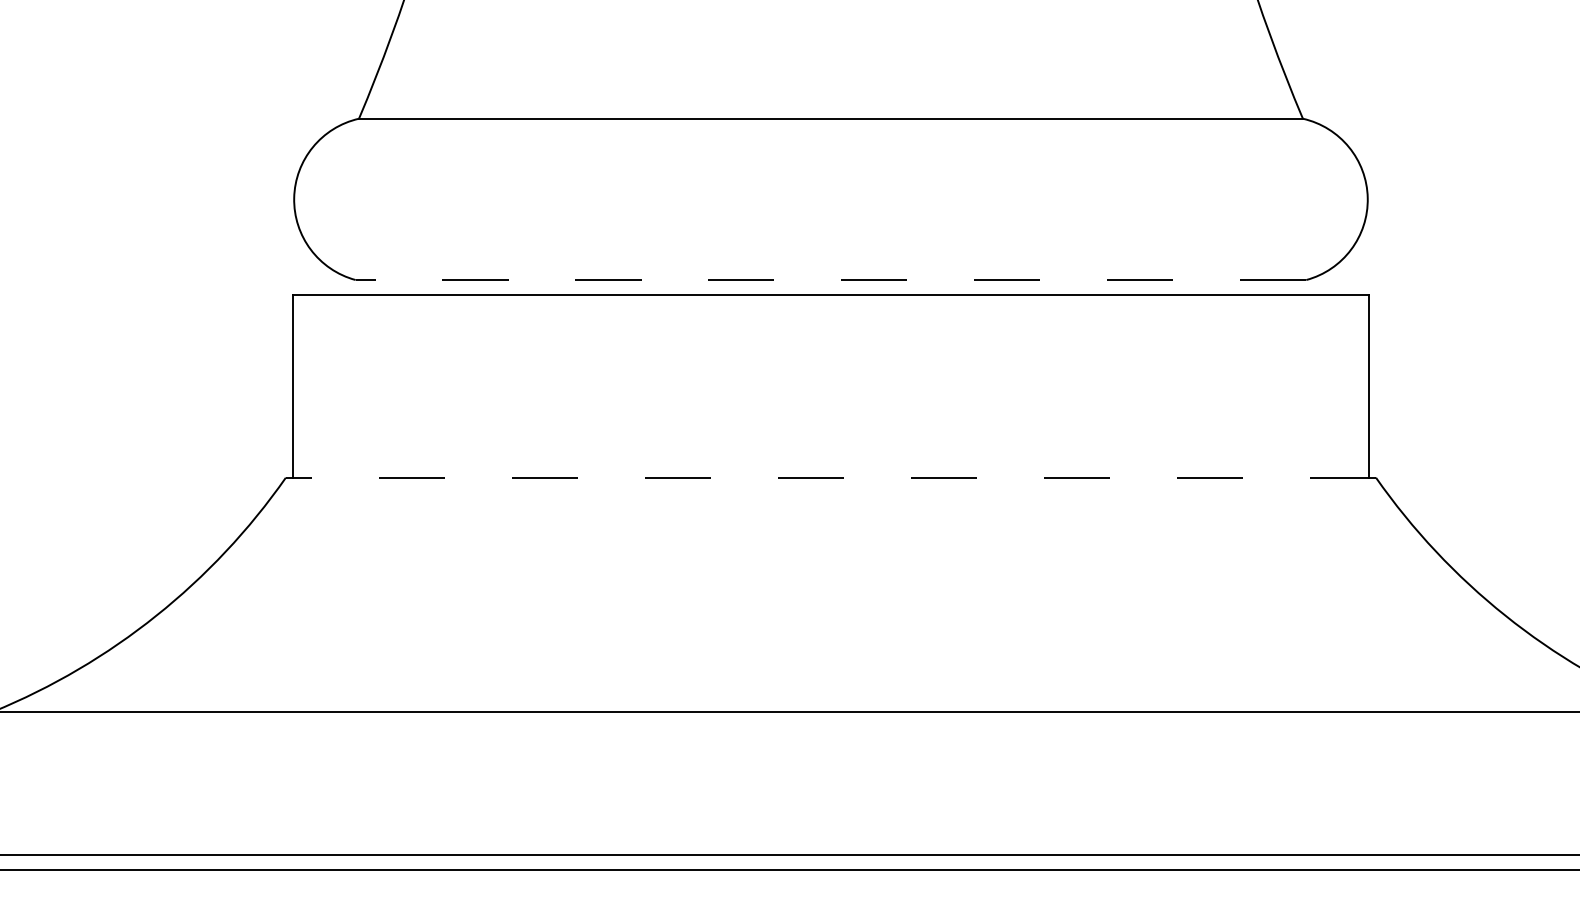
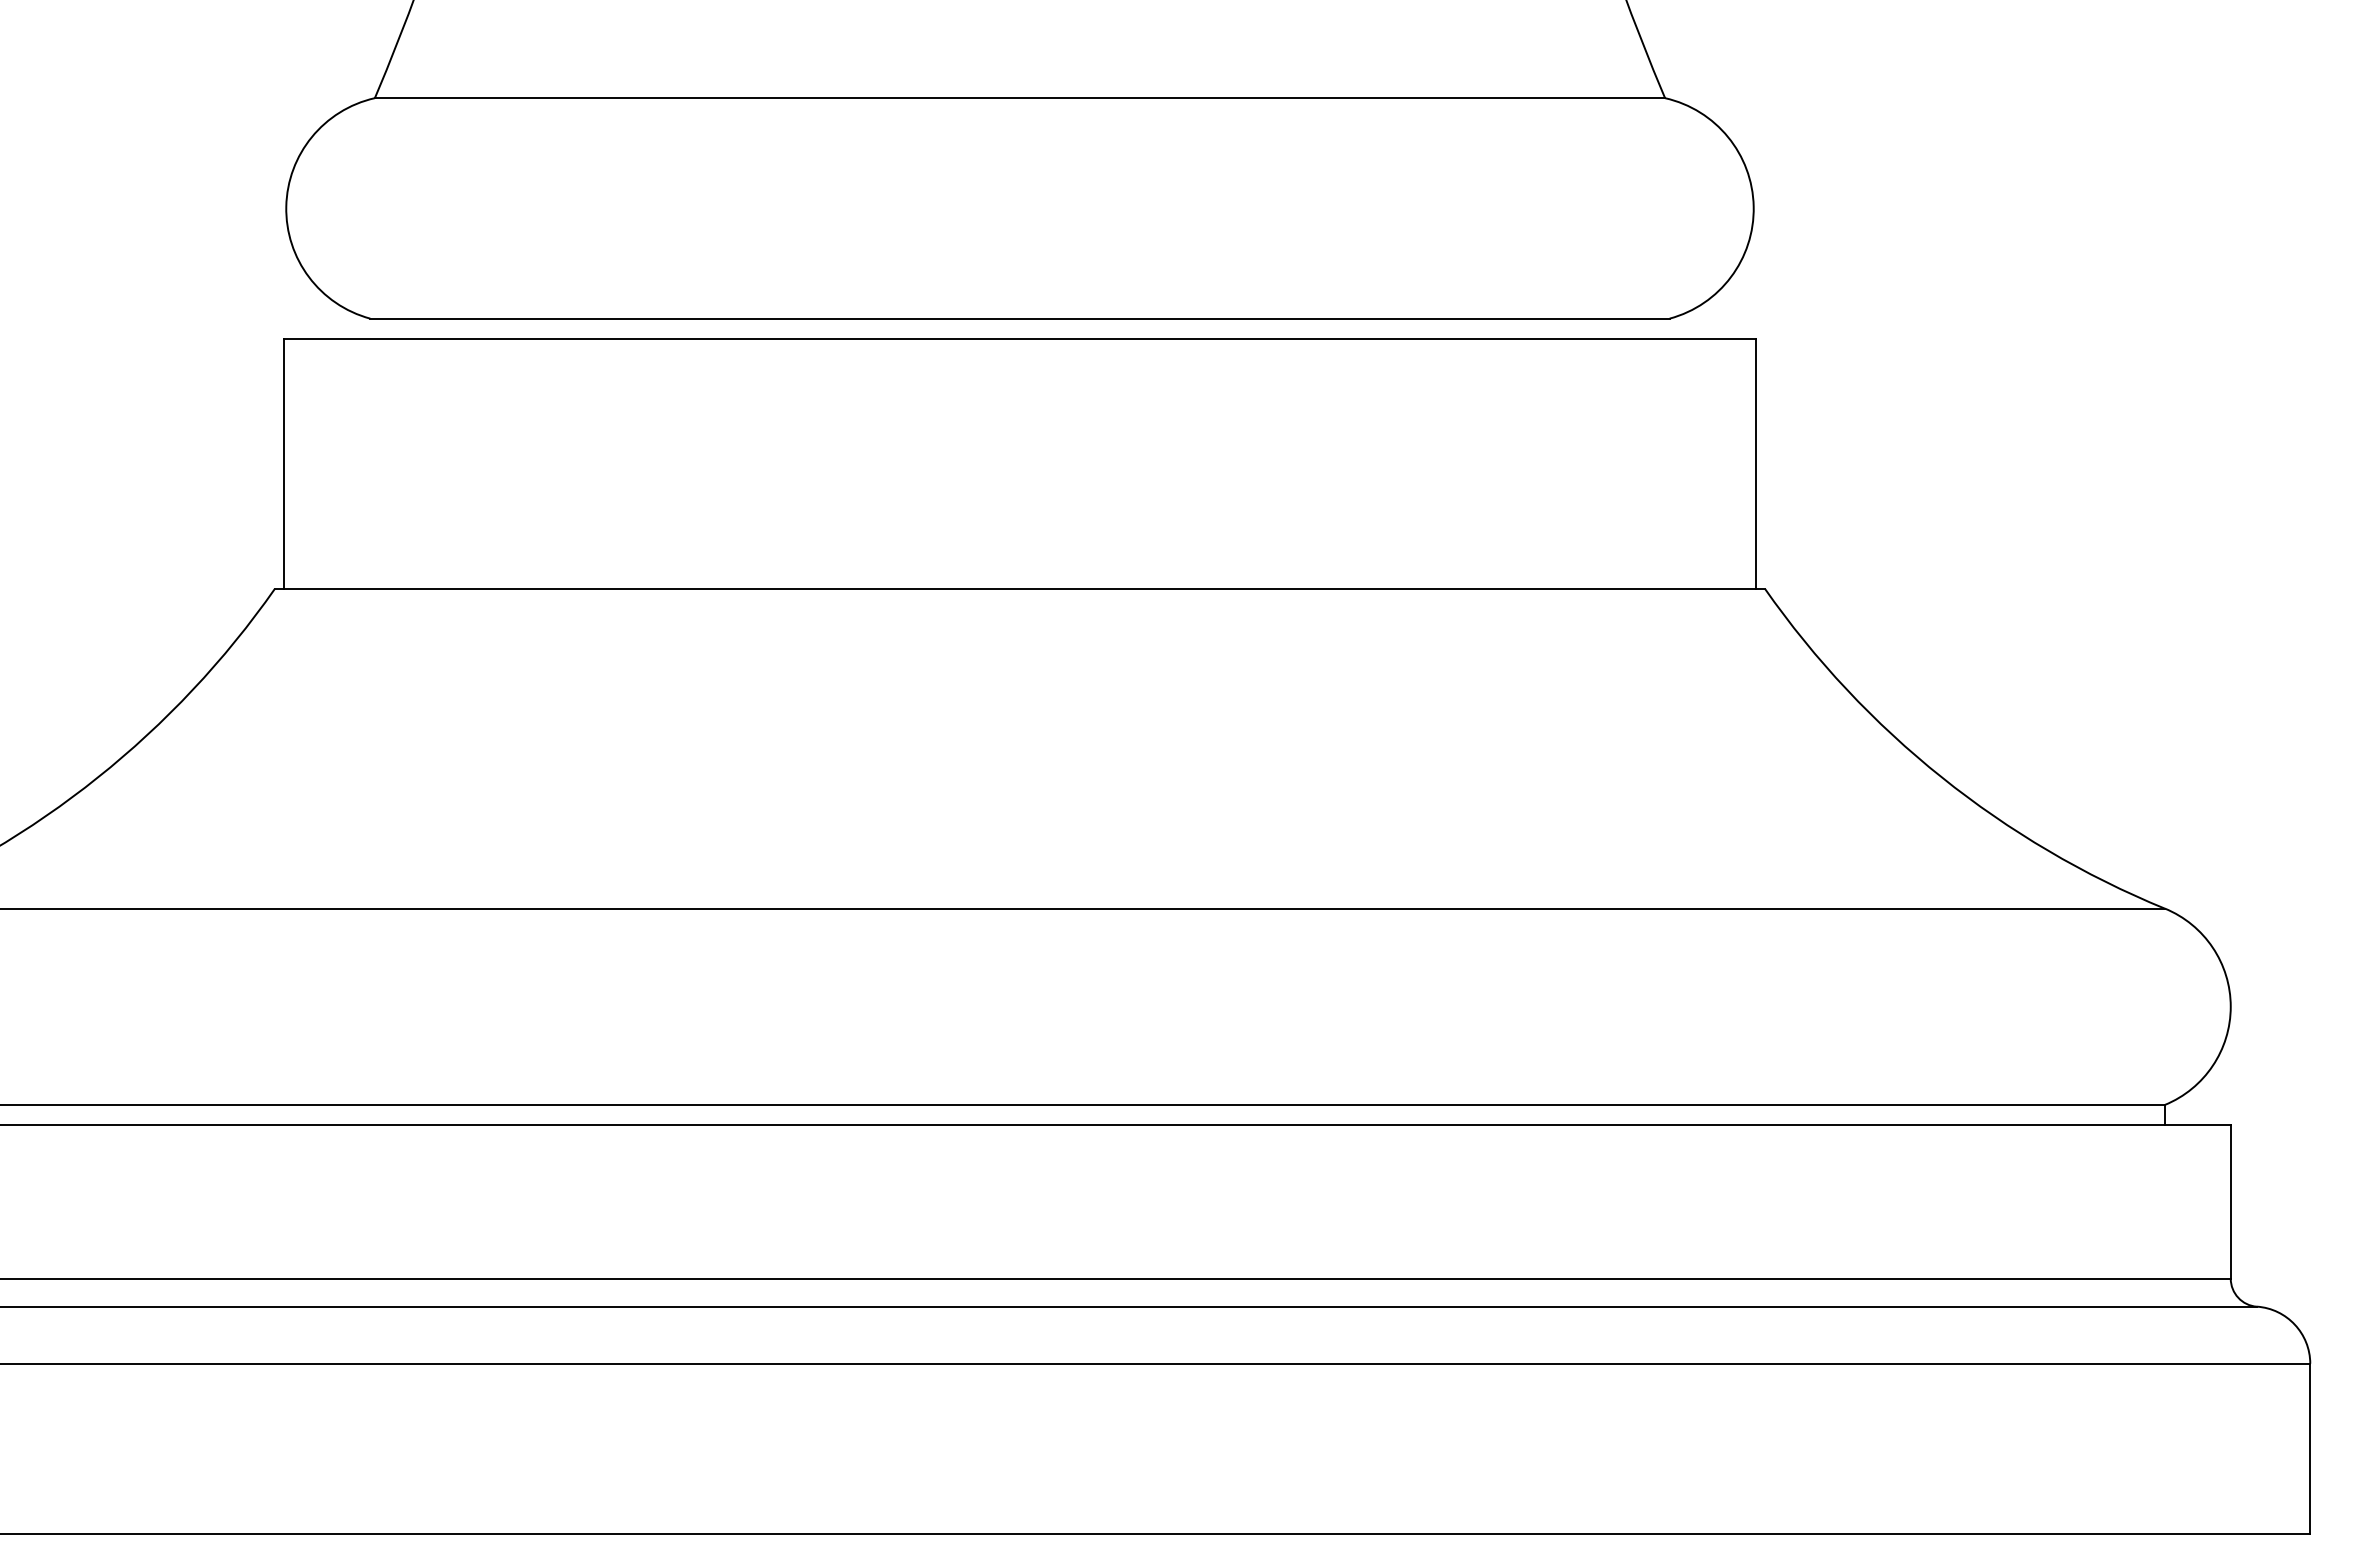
line: (831, 279) -> (1020, 318), dashed -> solid
line: (830, 477) -> (1019, 588), dashed -> solid

